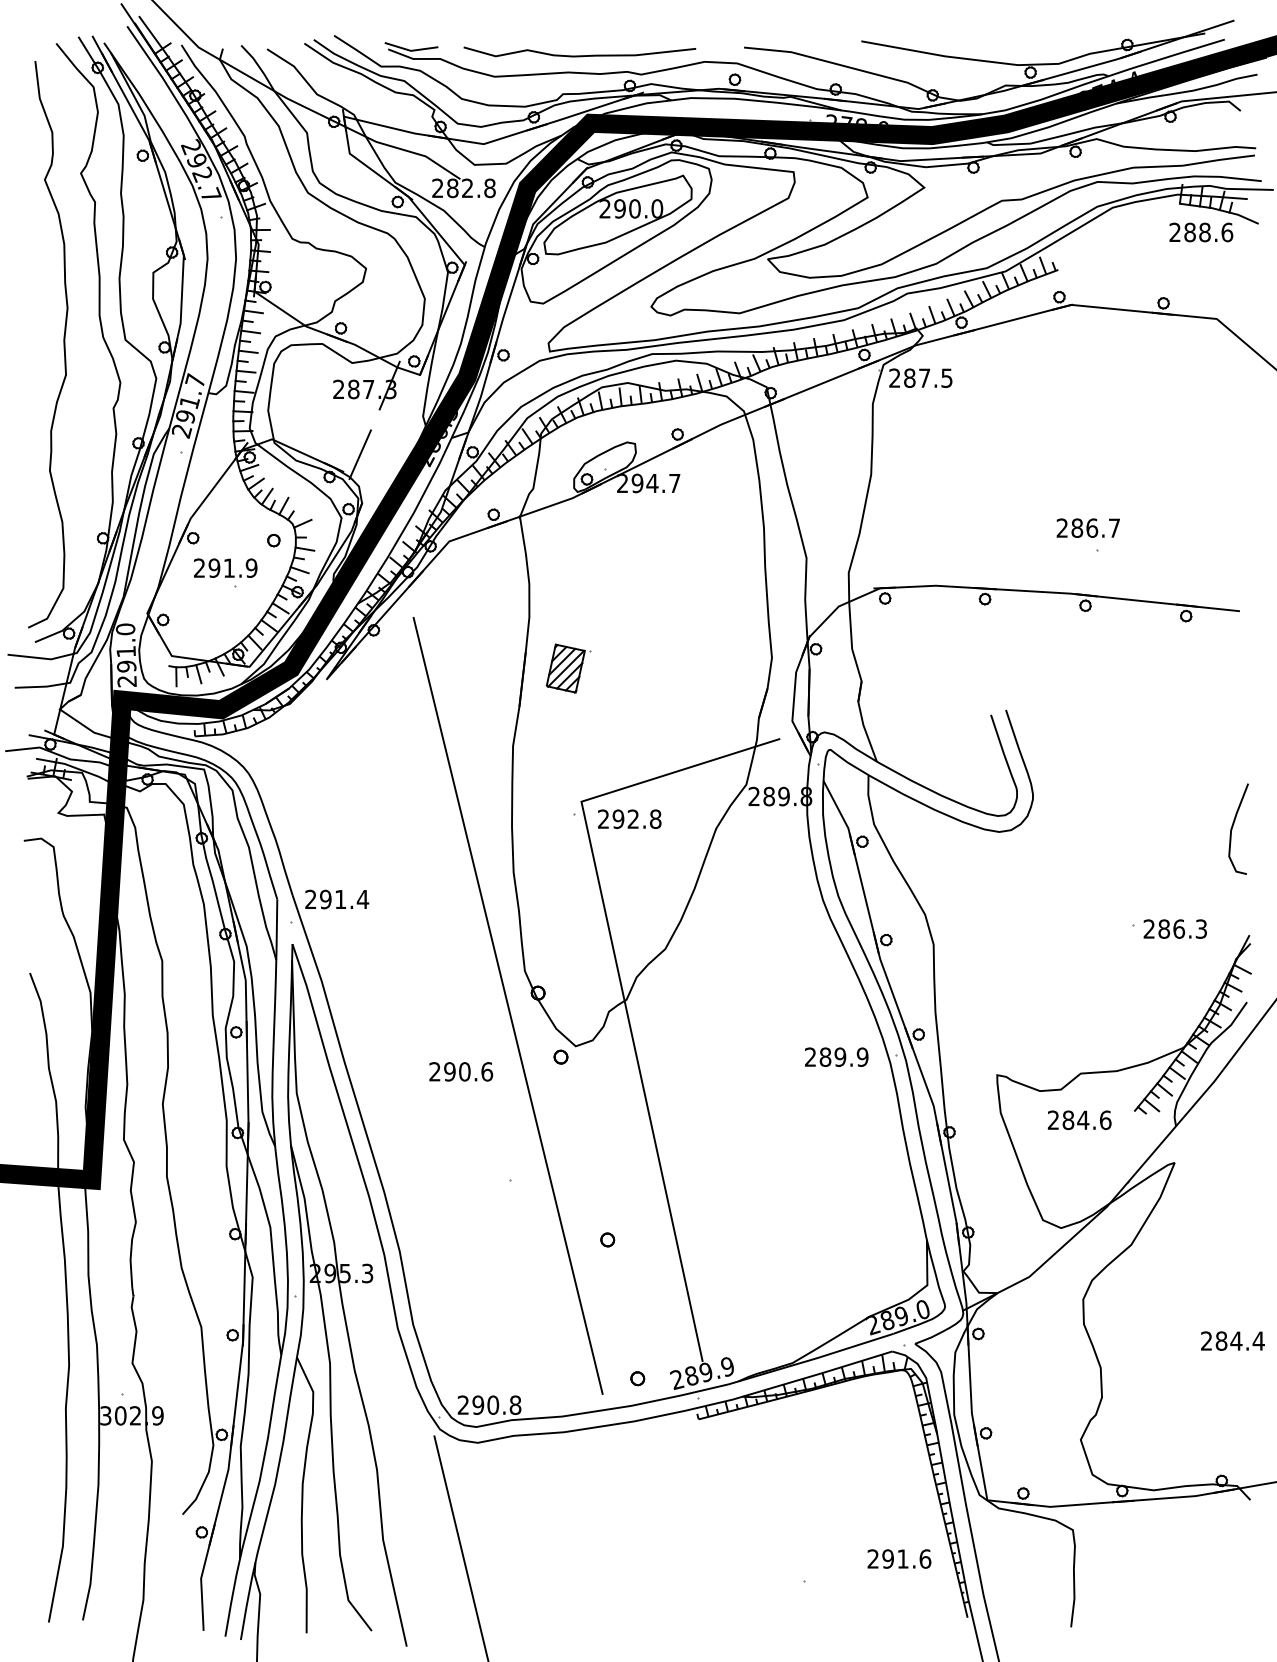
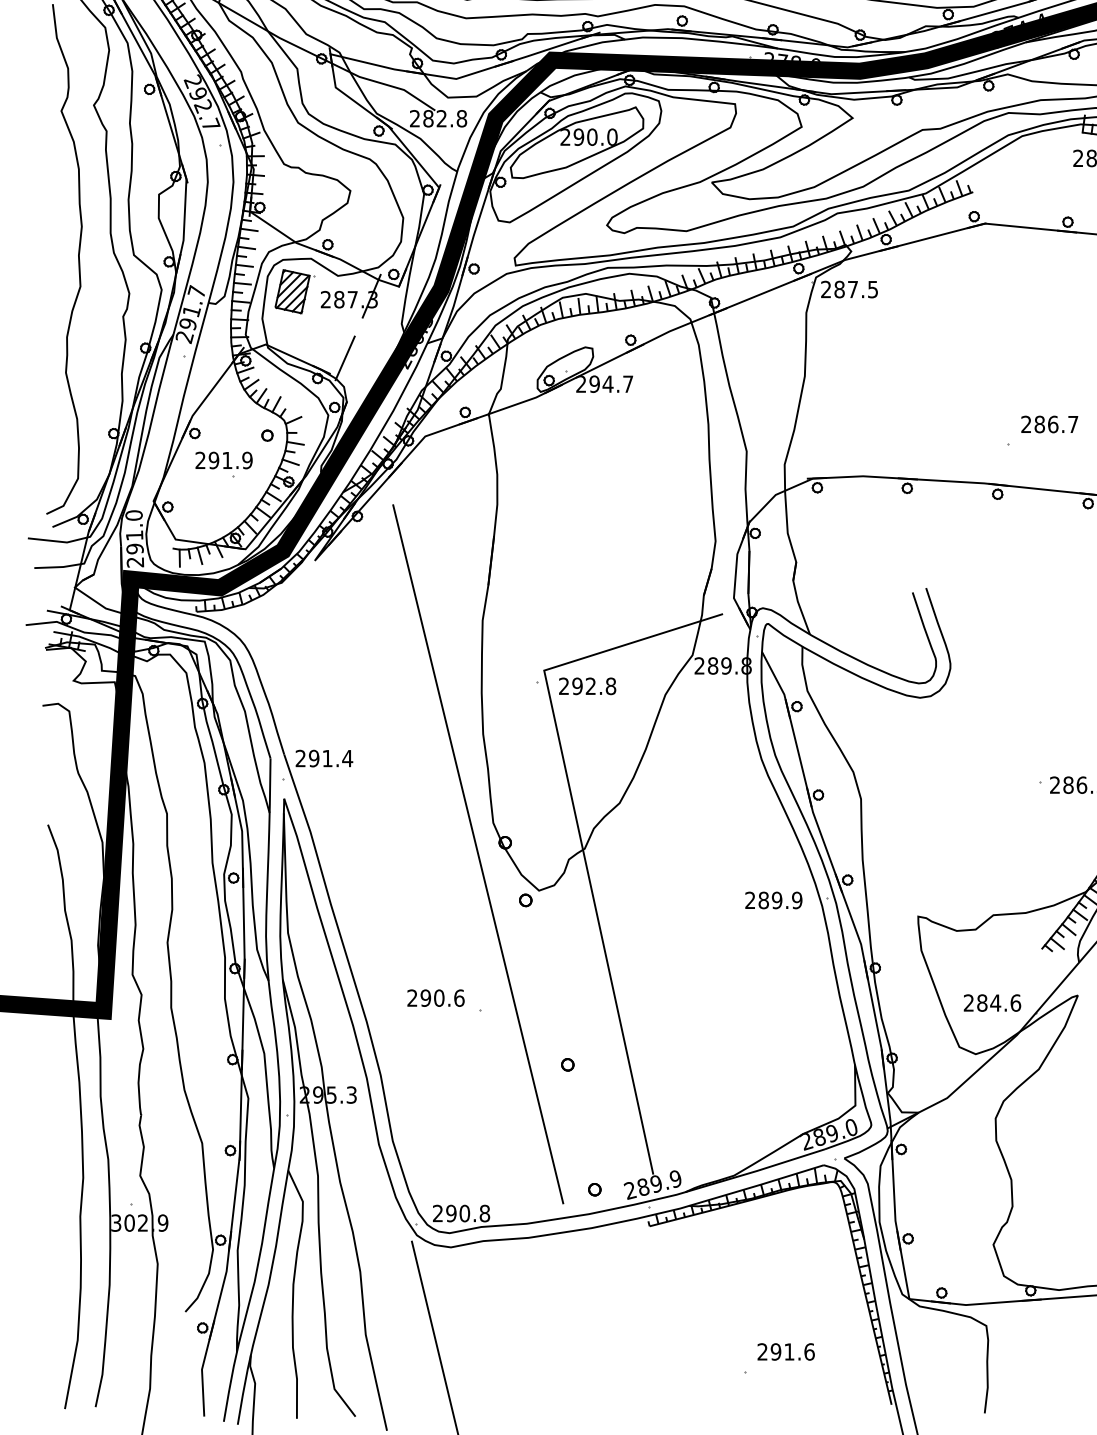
text: (1087, 527) -> (1048, 423), moved
part: (568, 668) -> (295, 291), moved
text: (461, 1071) -> (436, 997), moved
text: (1079, 1120) -> (992, 1003), moved
text: (899, 1558) -> (786, 1351), moved

